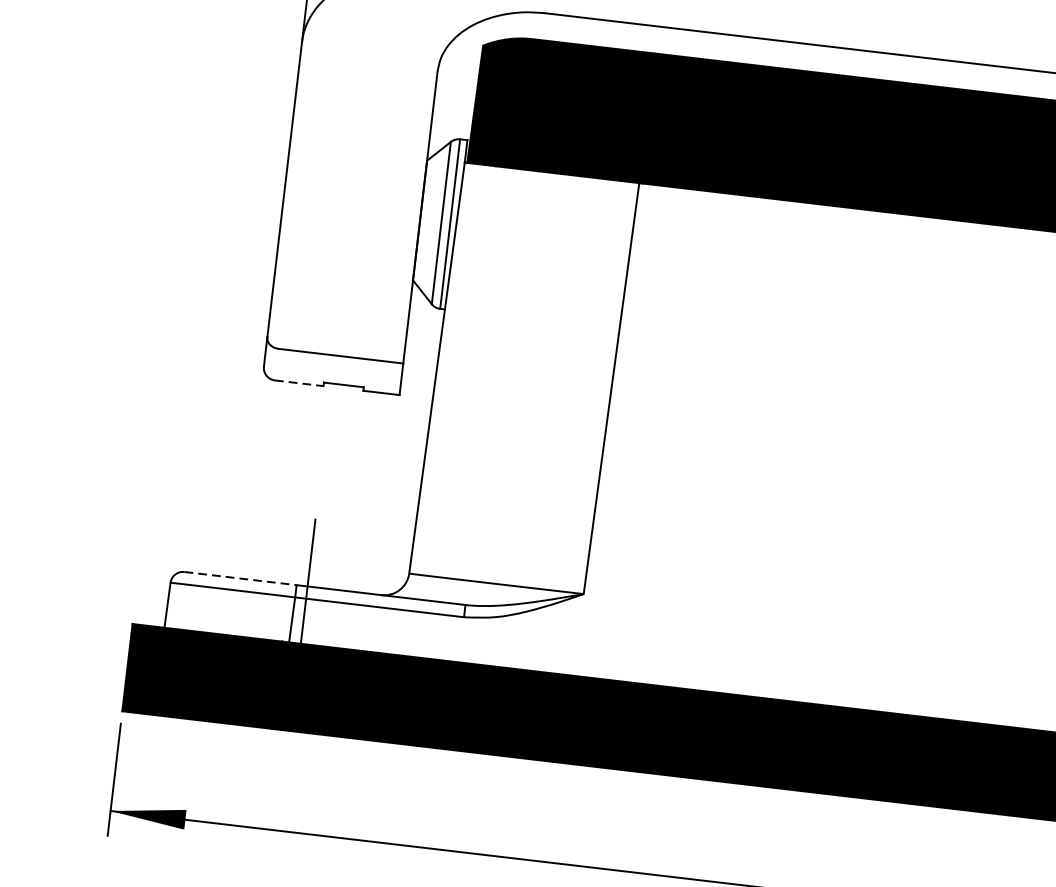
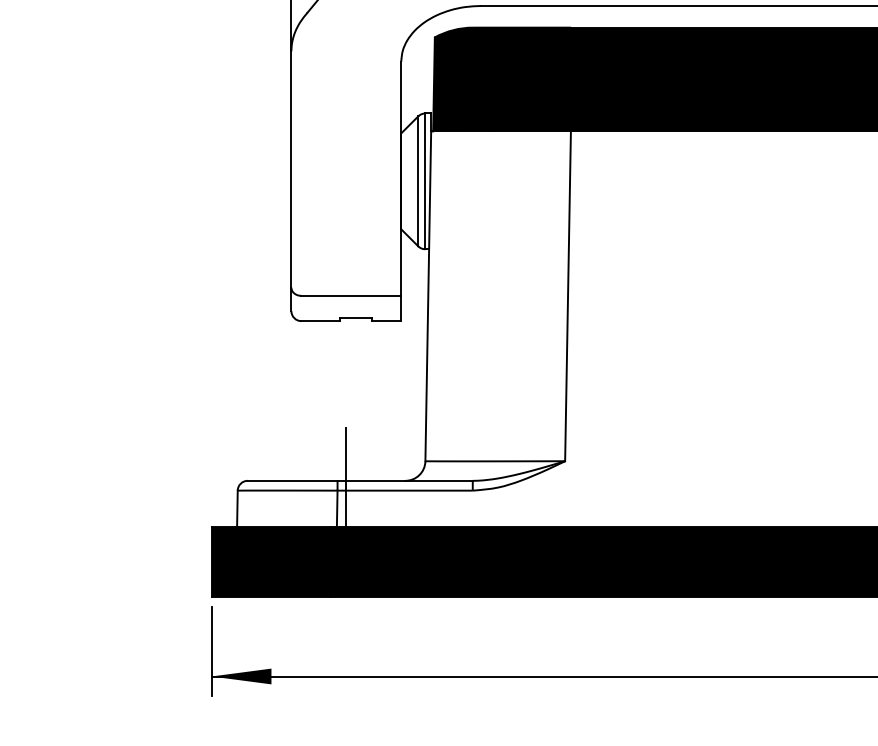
line: (299, 383) -> (321, 321), dashed -> solid
line: (240, 578) -> (292, 480), dashed -> solid

